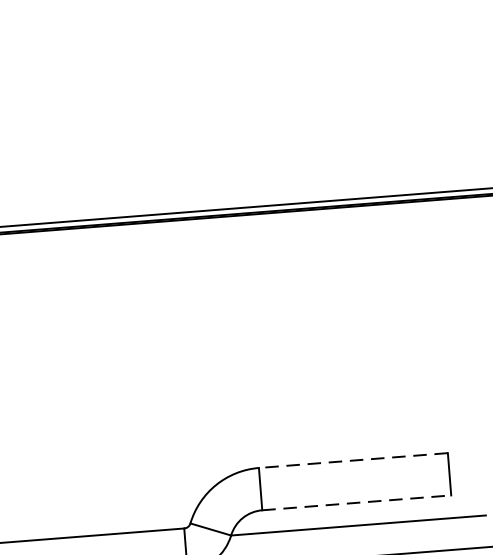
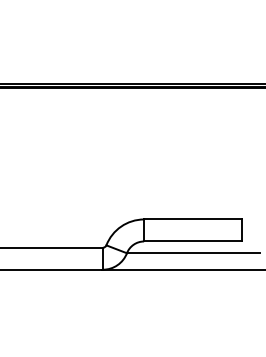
line: (351, 460) -> (192, 219), dashed -> solid
line: (357, 502) -> (193, 241), dashed -> solid

